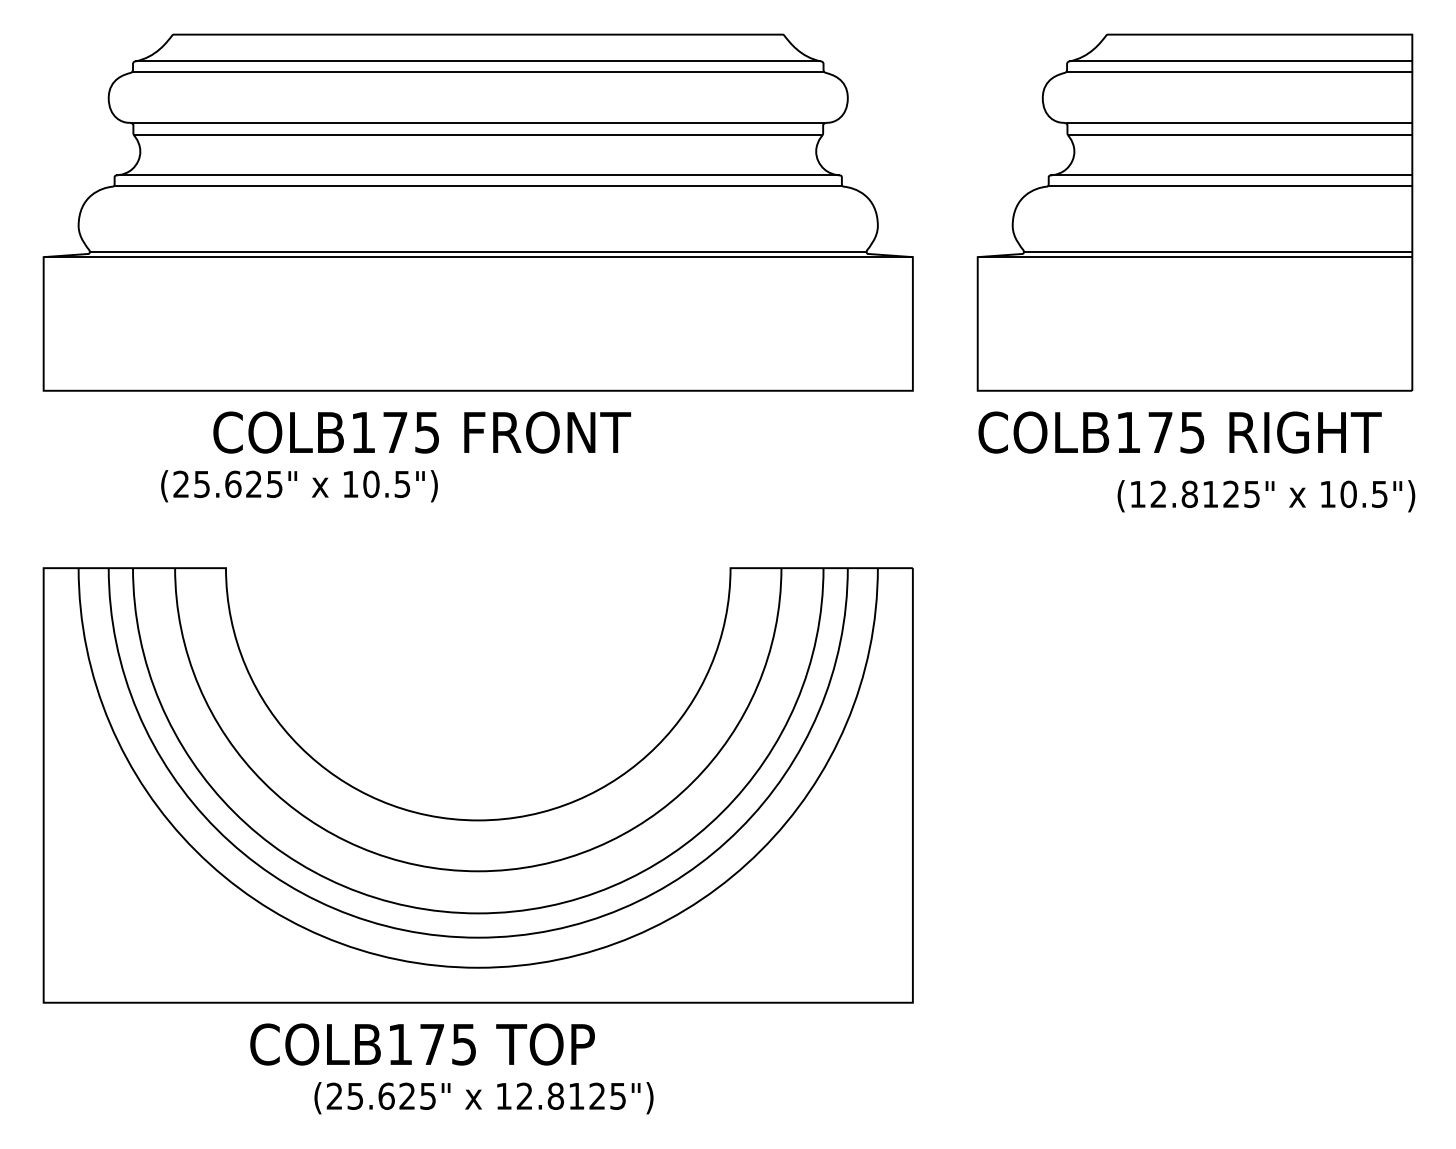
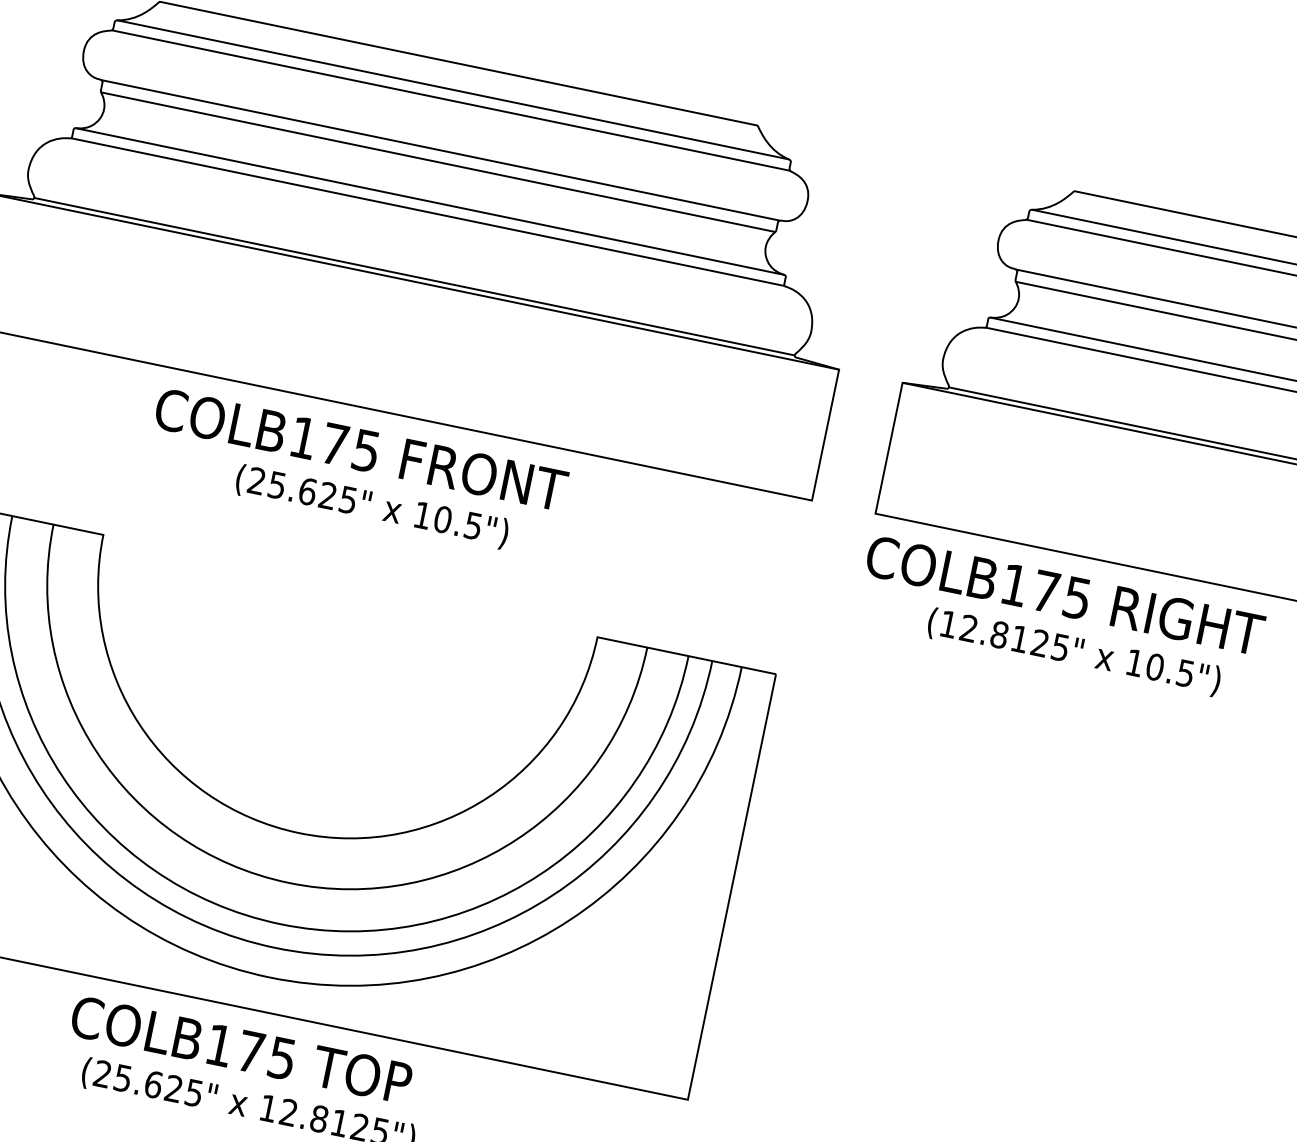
text: (422, 432) -> (361, 449), moved
text: (299, 486) -> (372, 507), moved
text: (1266, 496) -> (1074, 652), moved
text: (422, 1044) -> (241, 1049), moved

